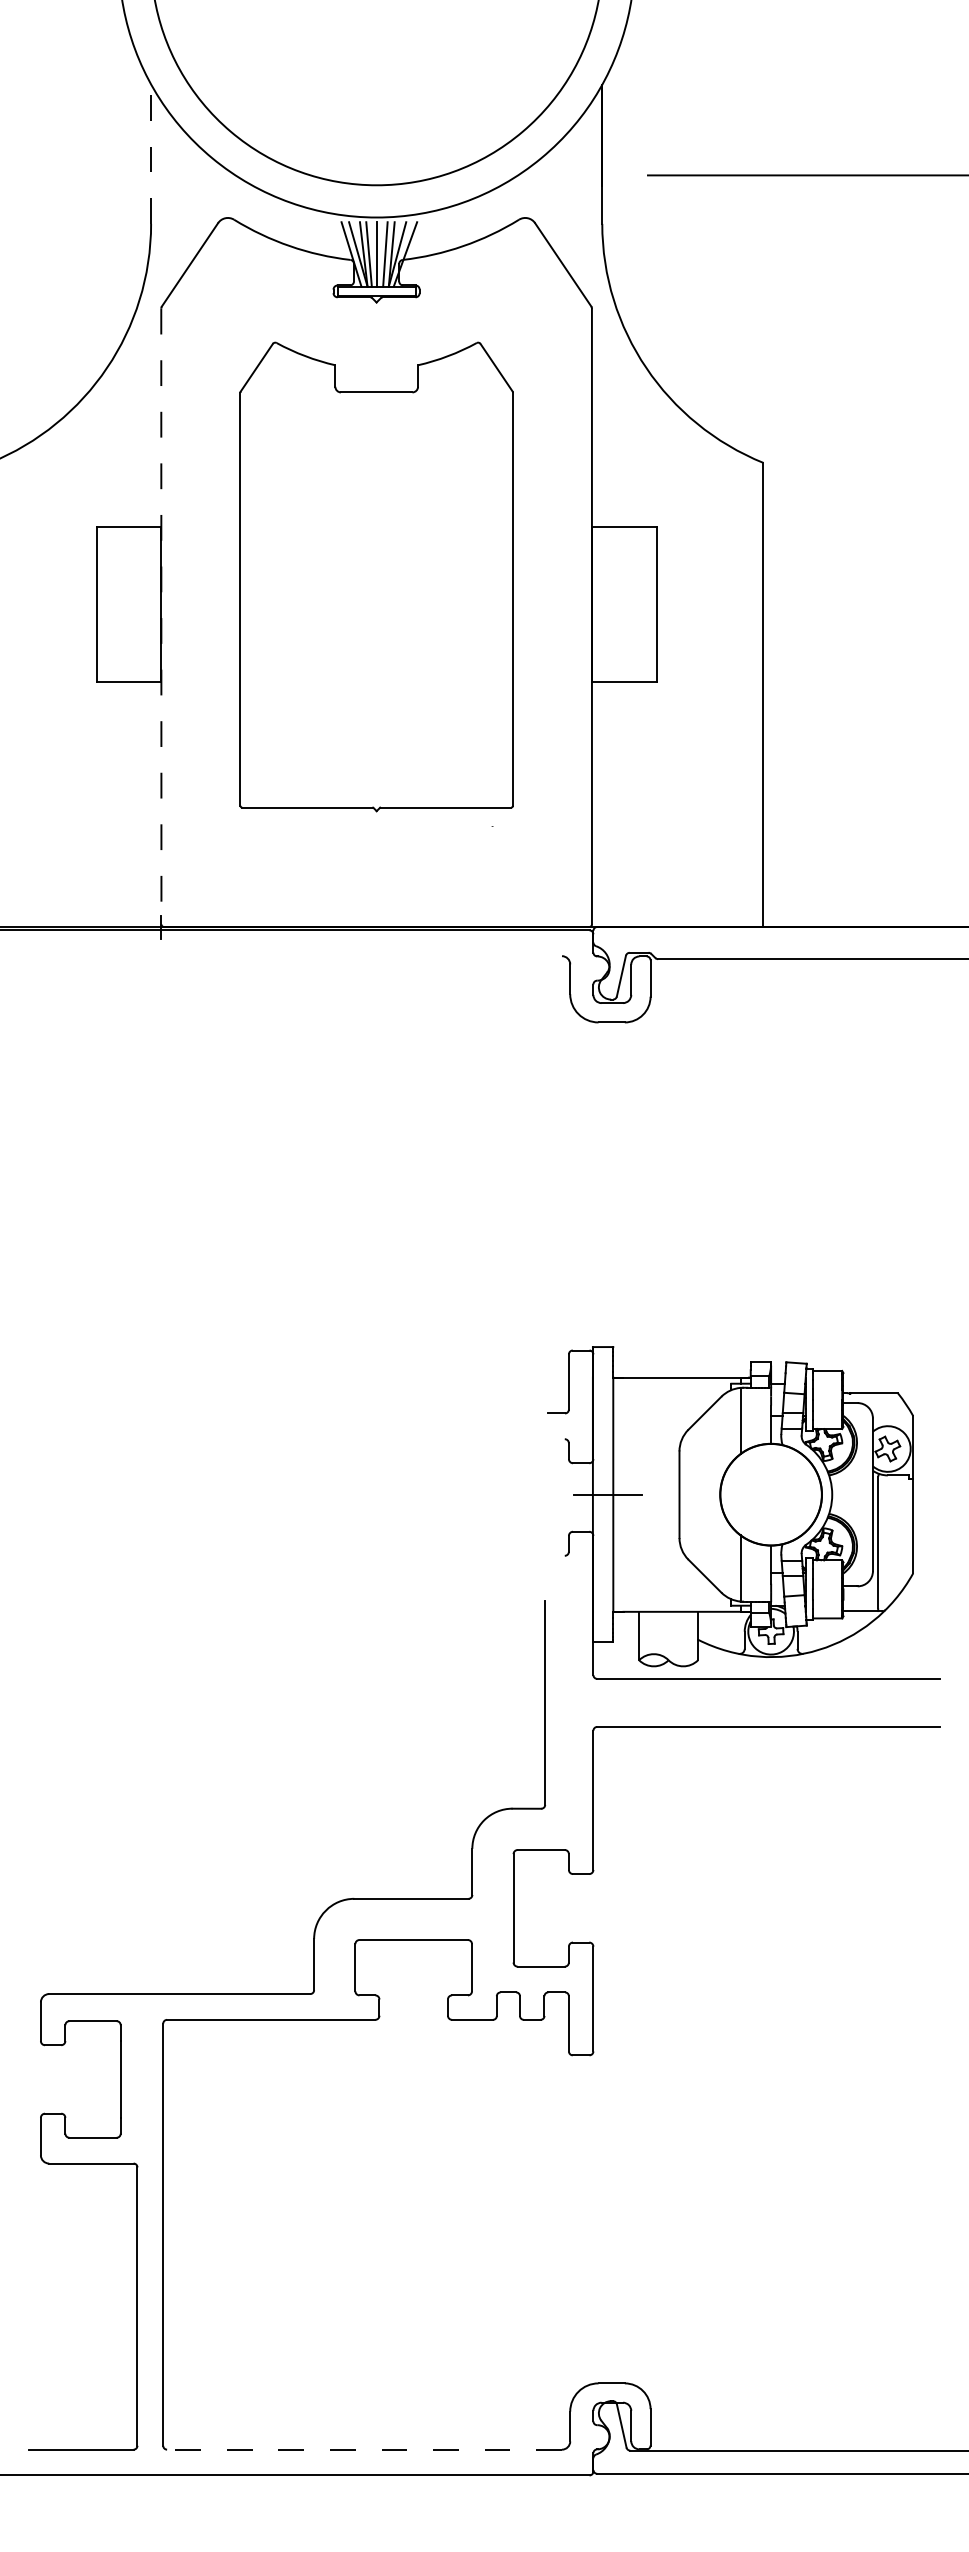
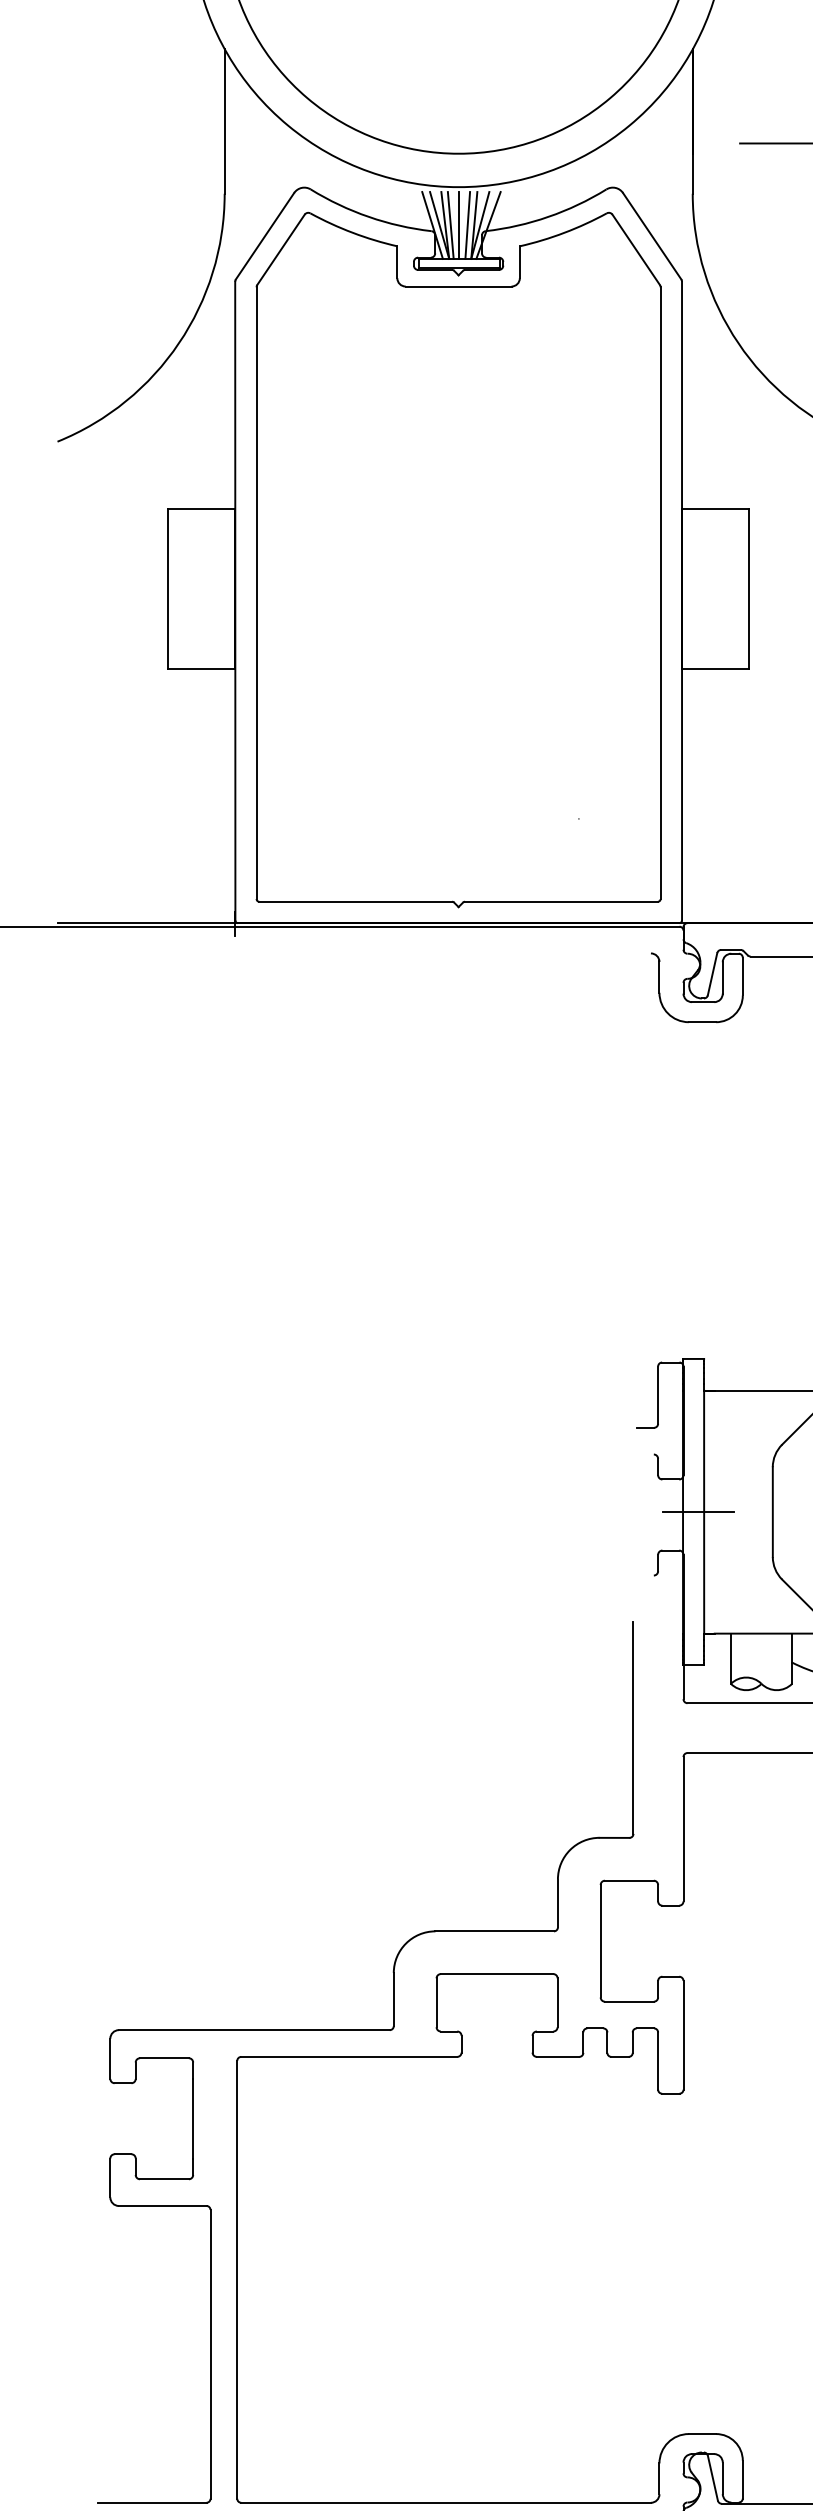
line: (151, 154) -> (225, 121), dashed -> solid
part: (376, 576) -> (458, 559), size x1.43
line: (161, 616) -> (235, 601), dashed -> solid
line: (364, 2449) -> (446, 2502), dashed -> solid

